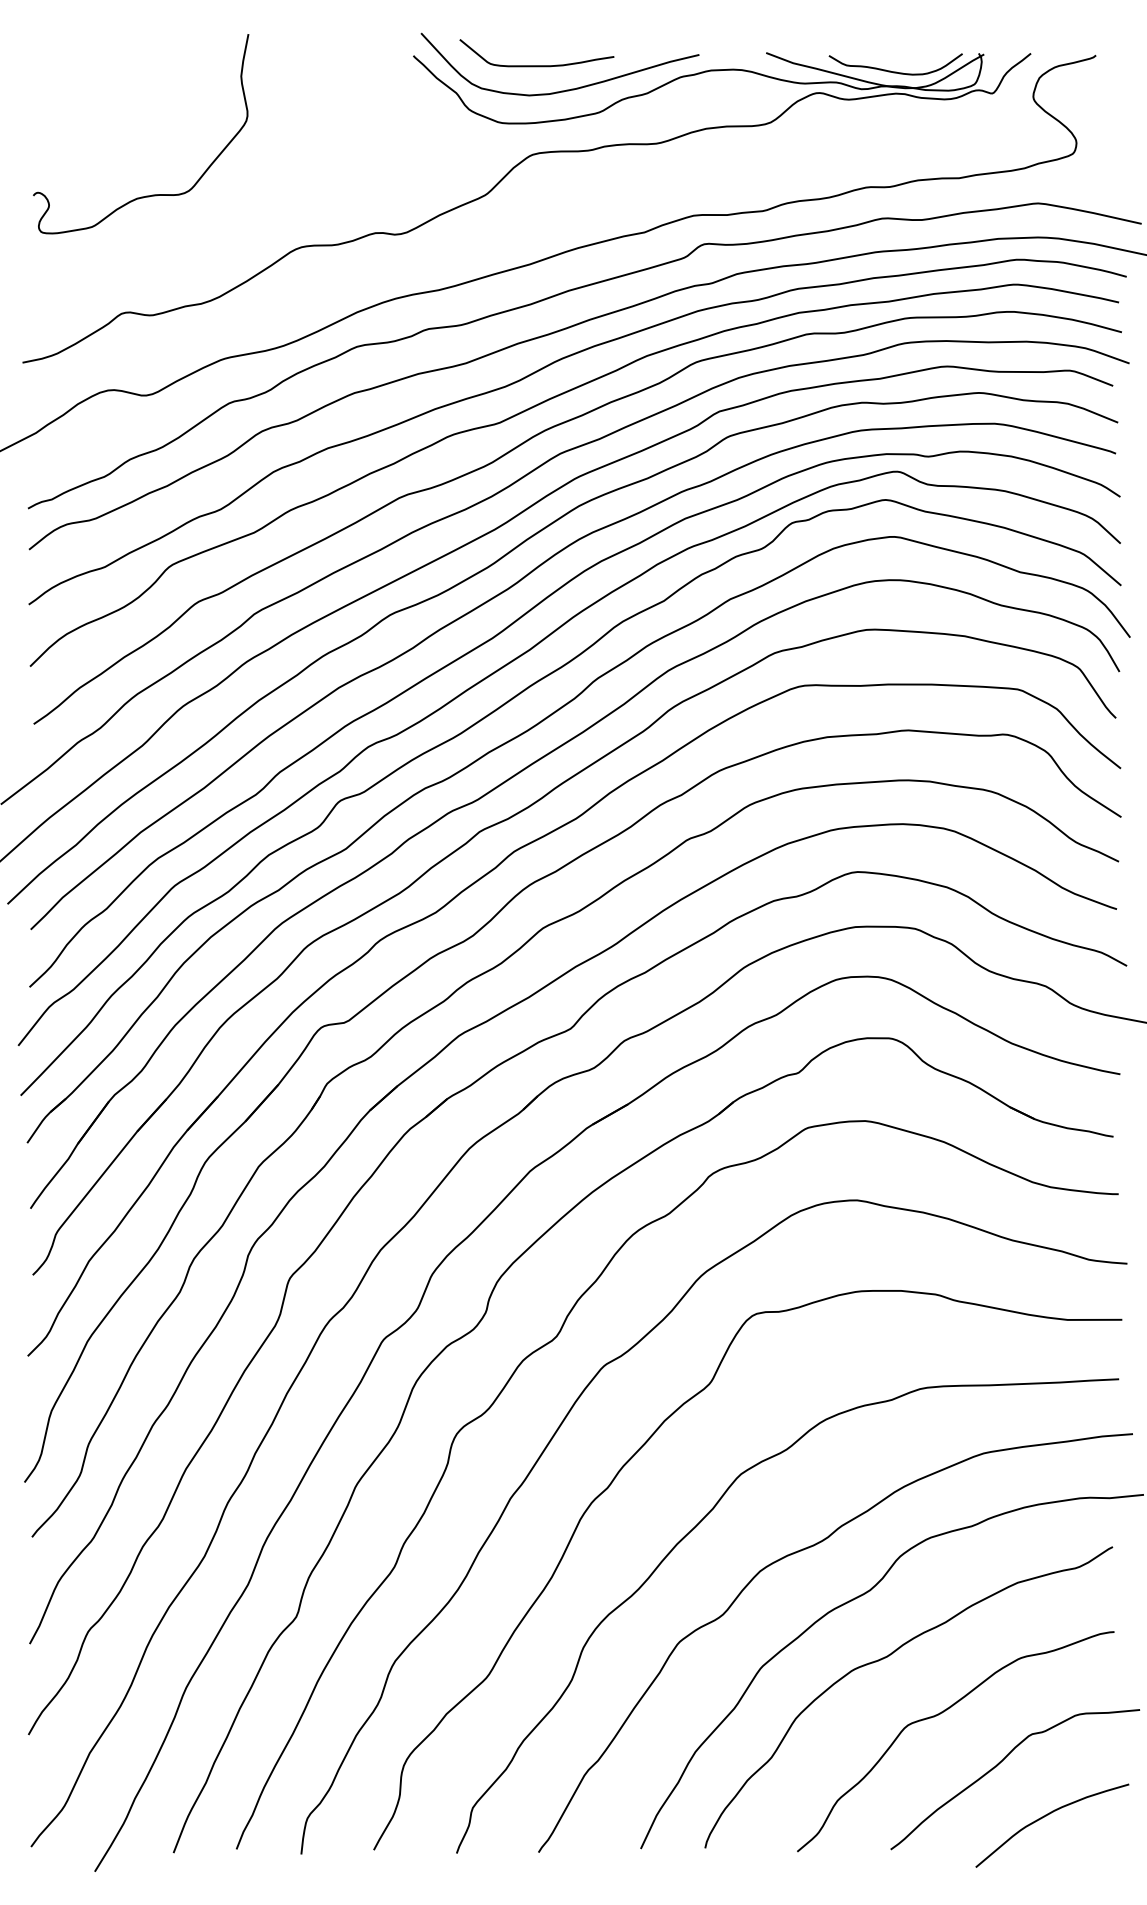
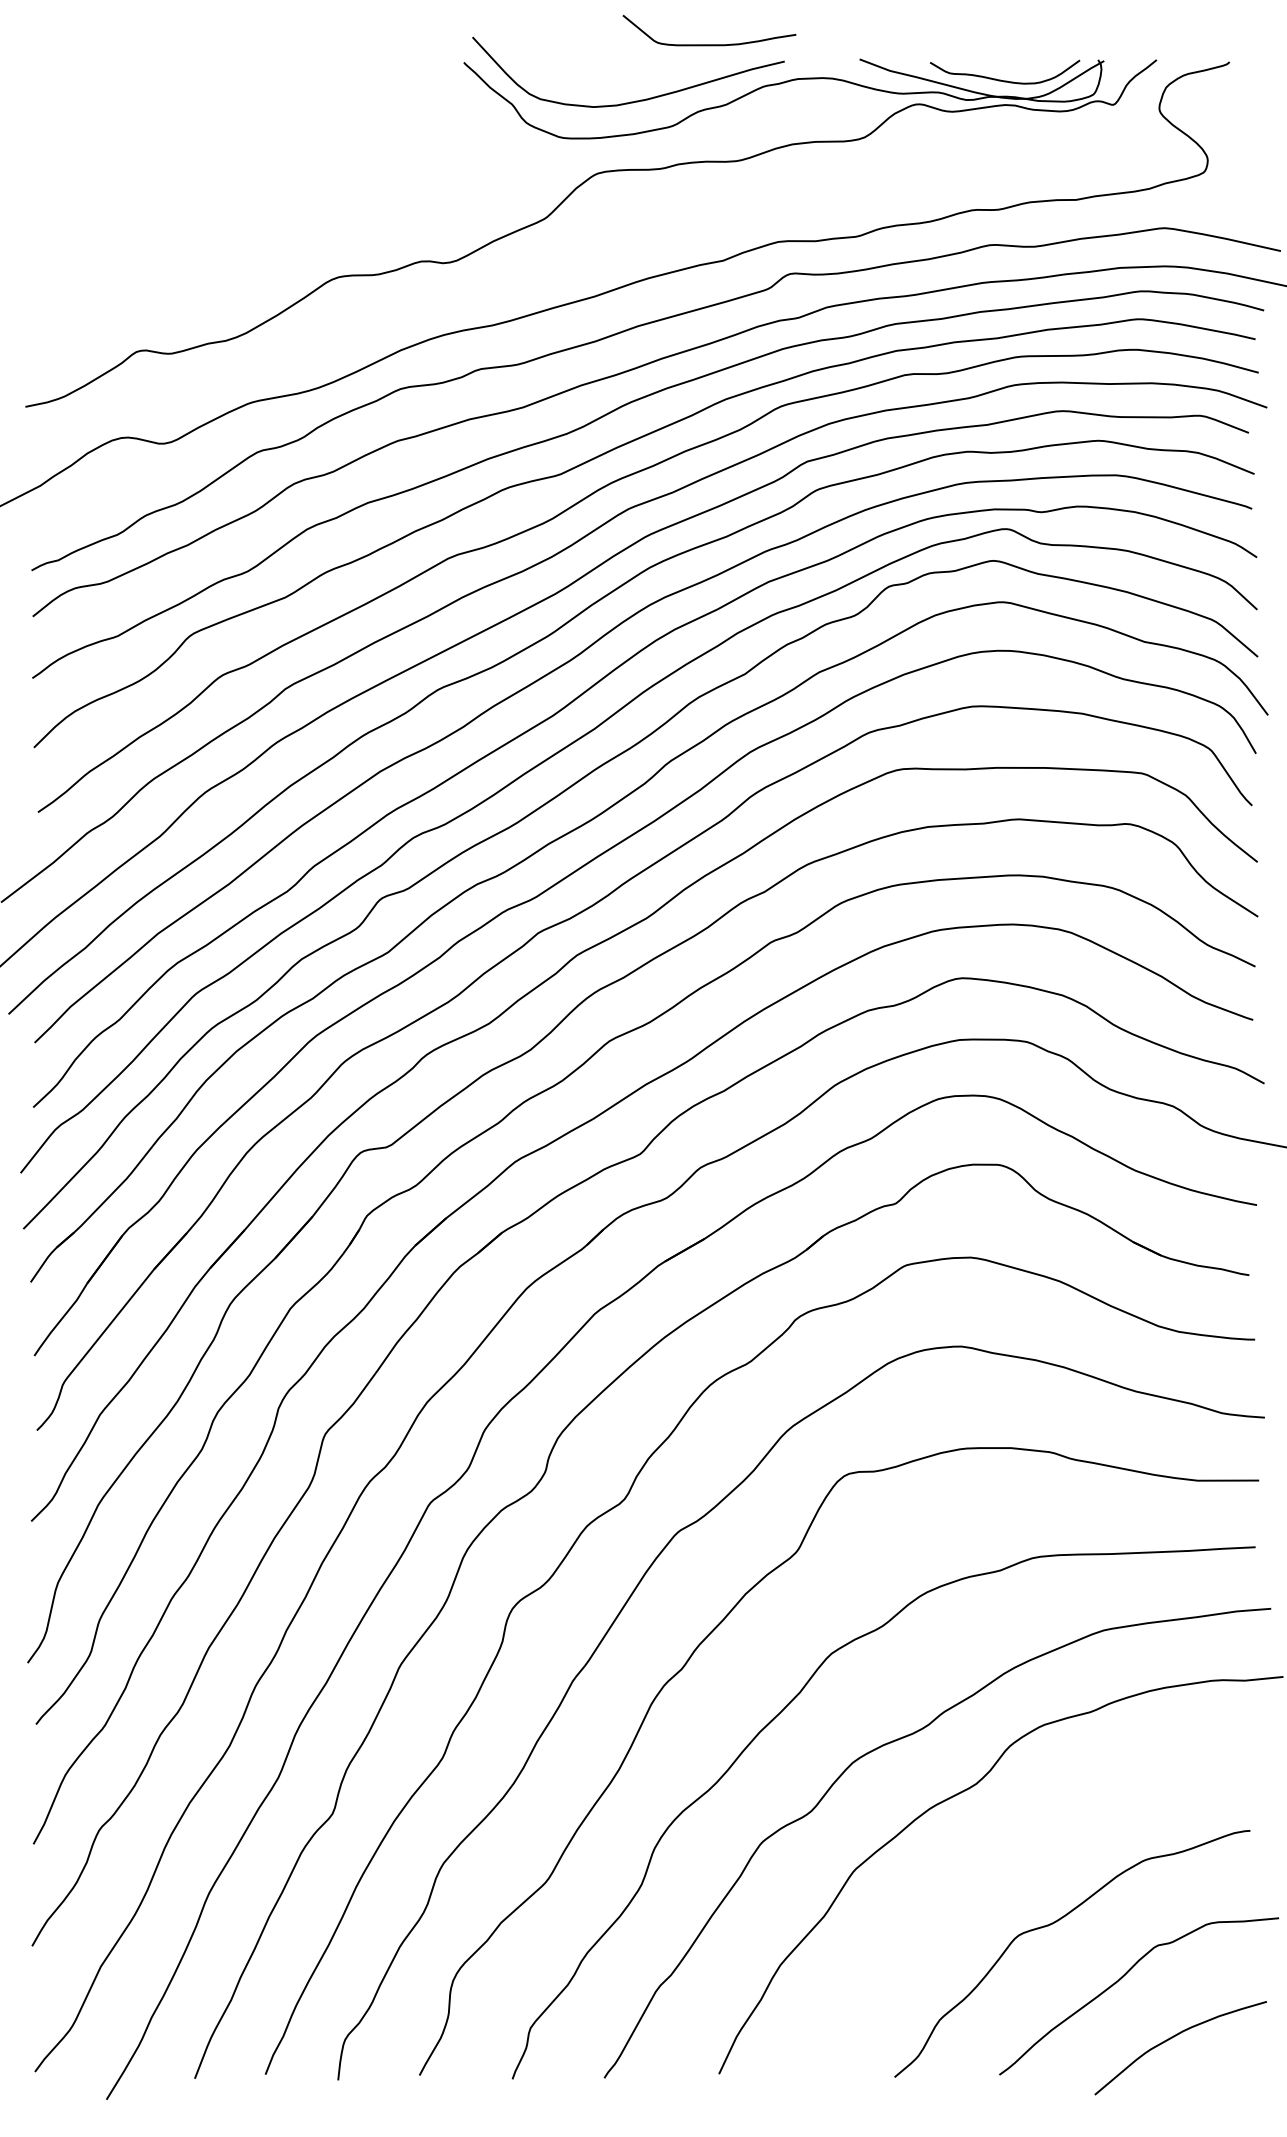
curve: (536, 65) -> (709, 44), moved
curve: (150, 194) -> (169, 218), removed
curve: (889, 1656) -> (997, 1858), removed

